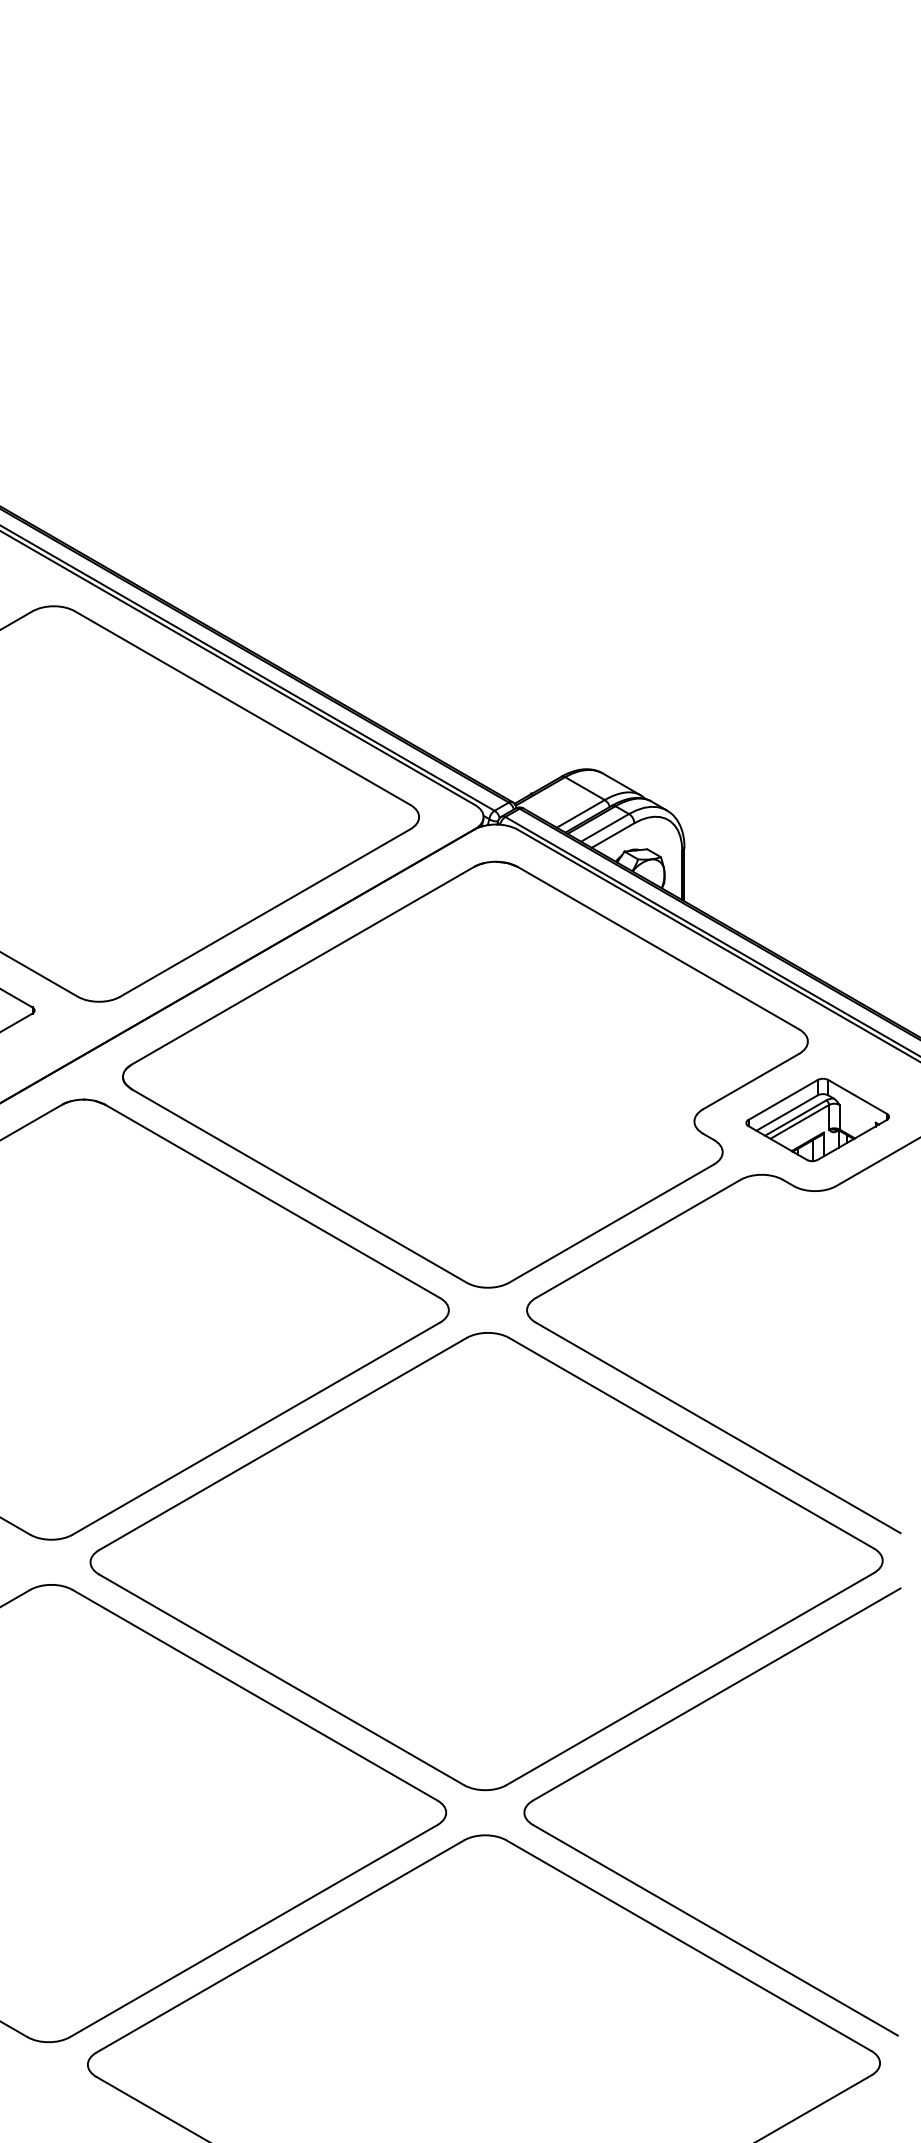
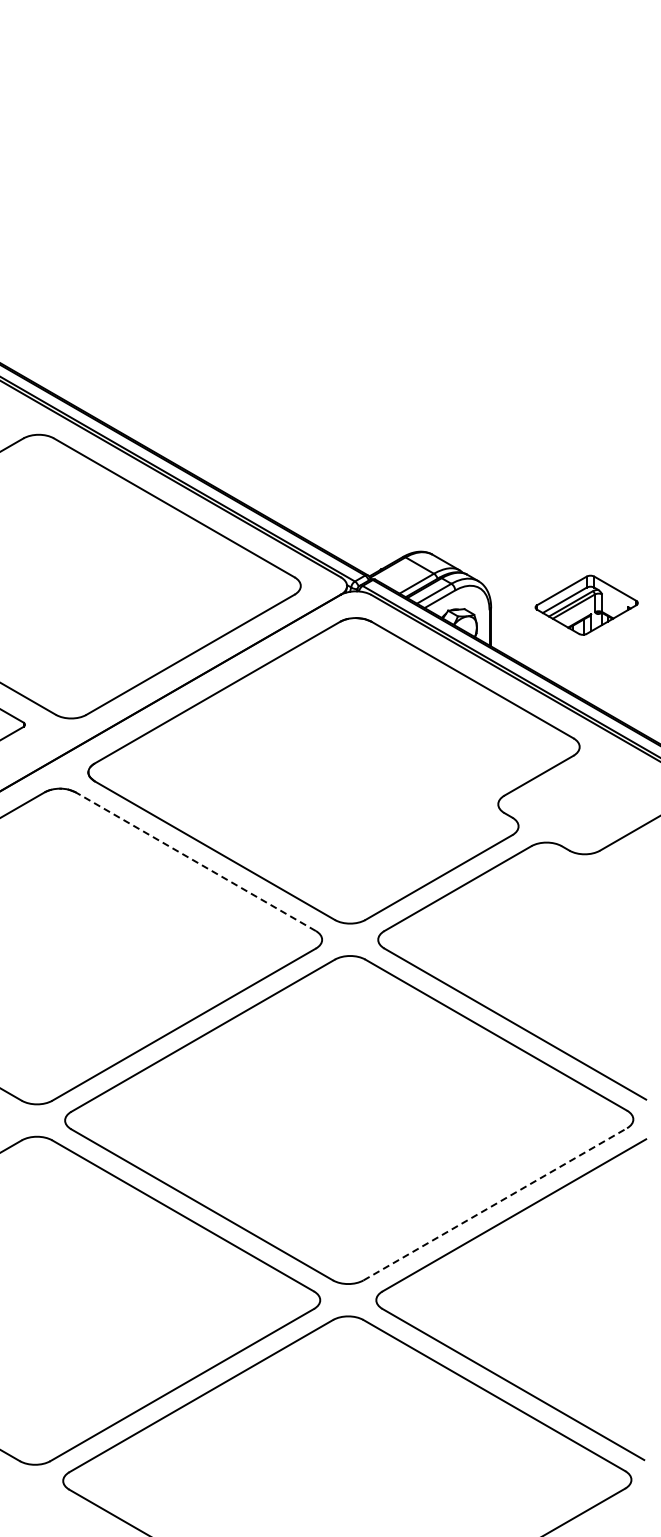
part: (817, 1118) -> (586, 604), moved
line: (272, 1201) -> (195, 861), solid -> dashed
line: (690, 1679) -> (495, 1204), solid -> dashed

